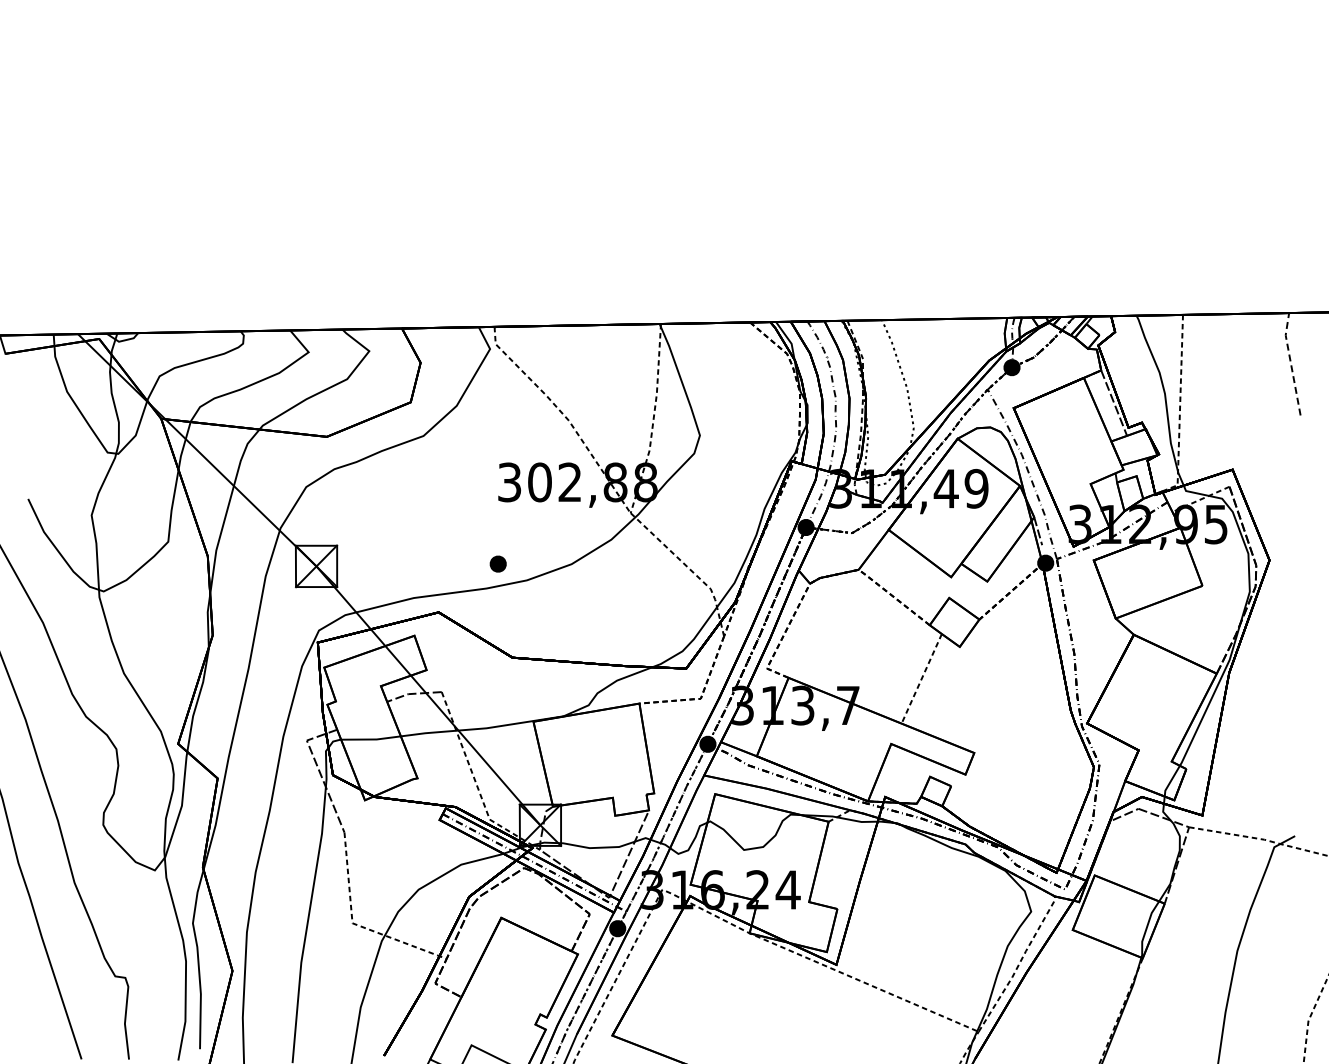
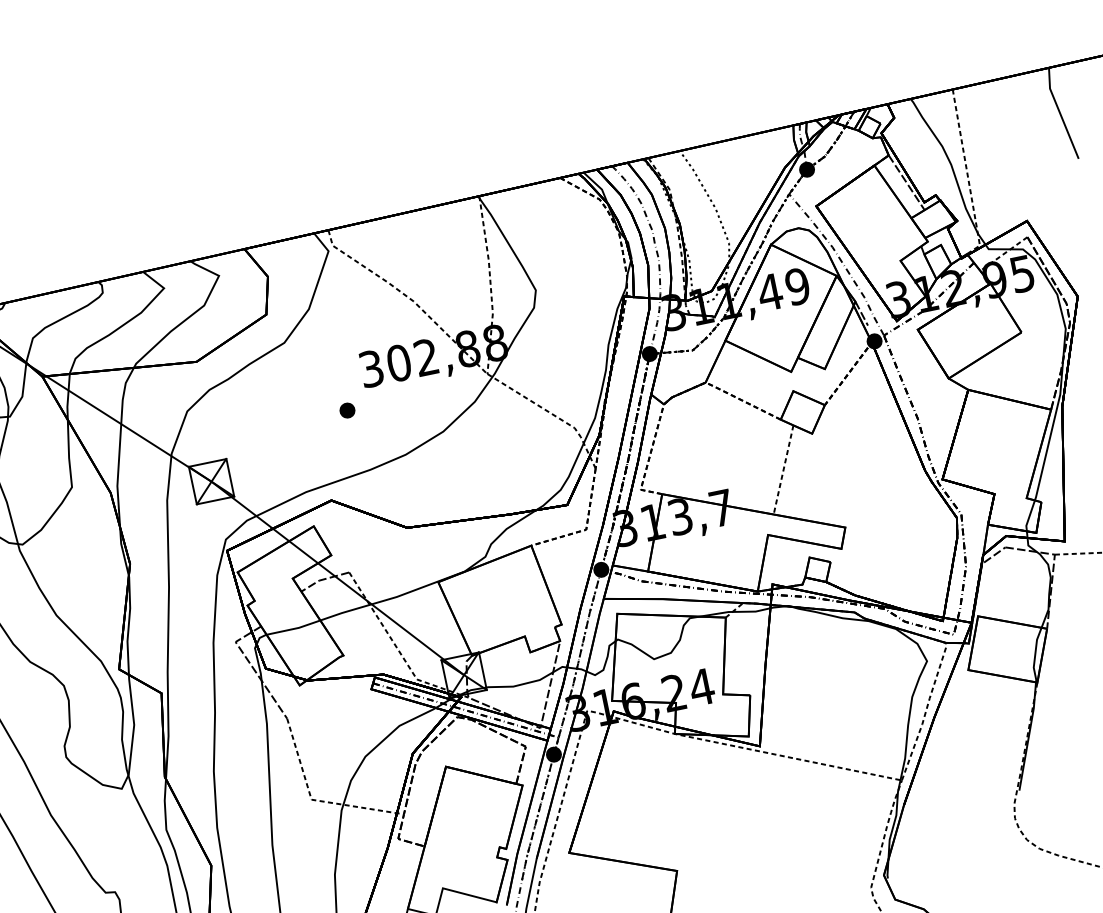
line: (1290, 363) -> (1059, 113), dashed -> solid
part: (497, 563) -> (346, 410), moved

